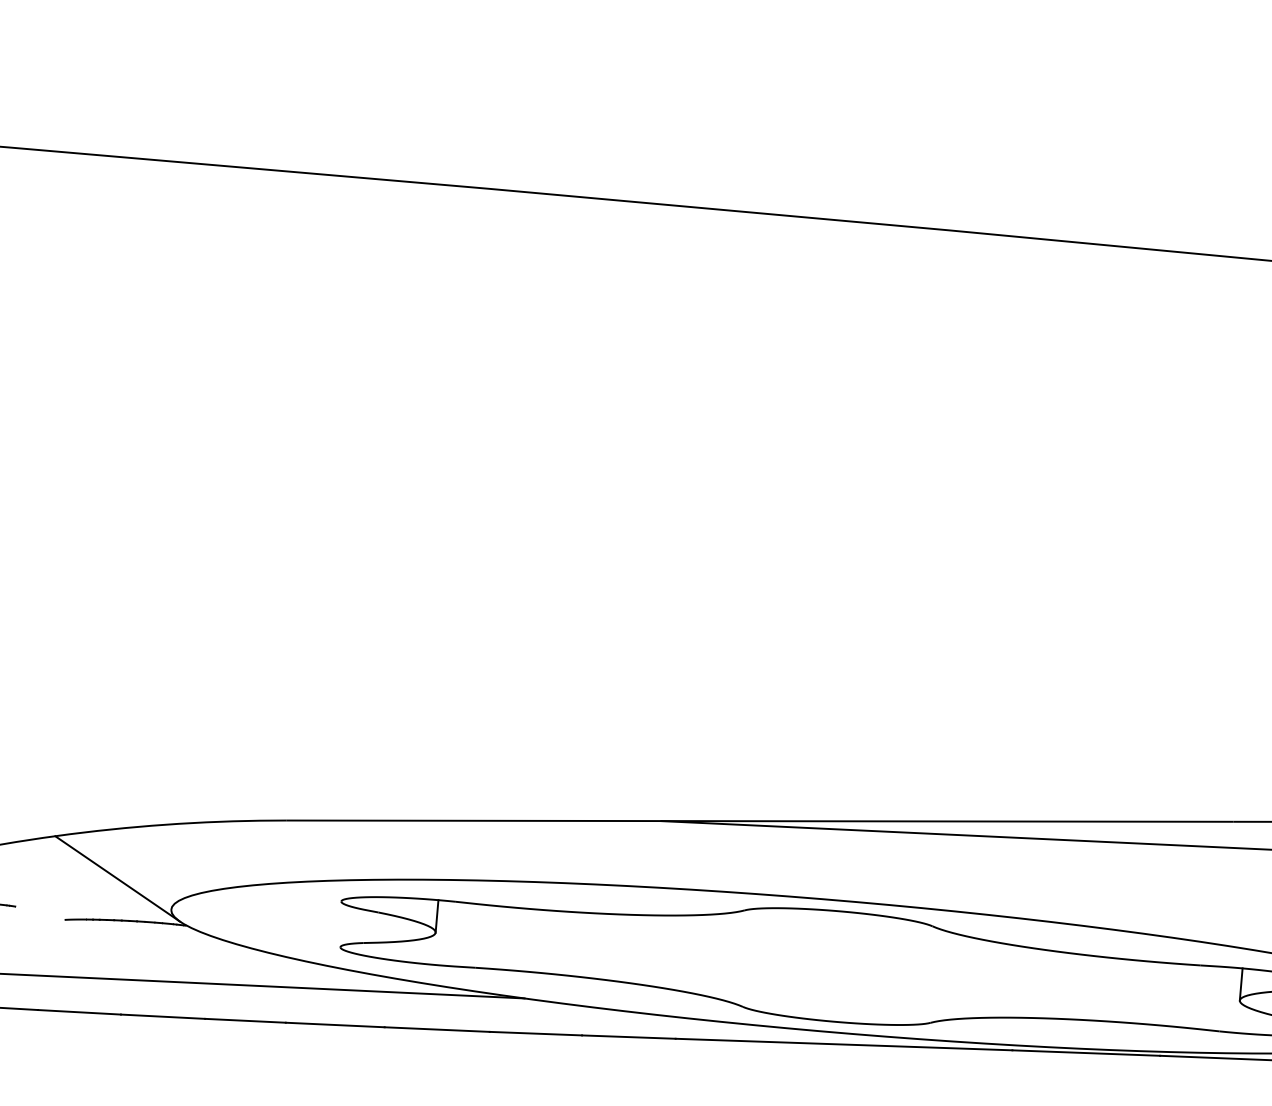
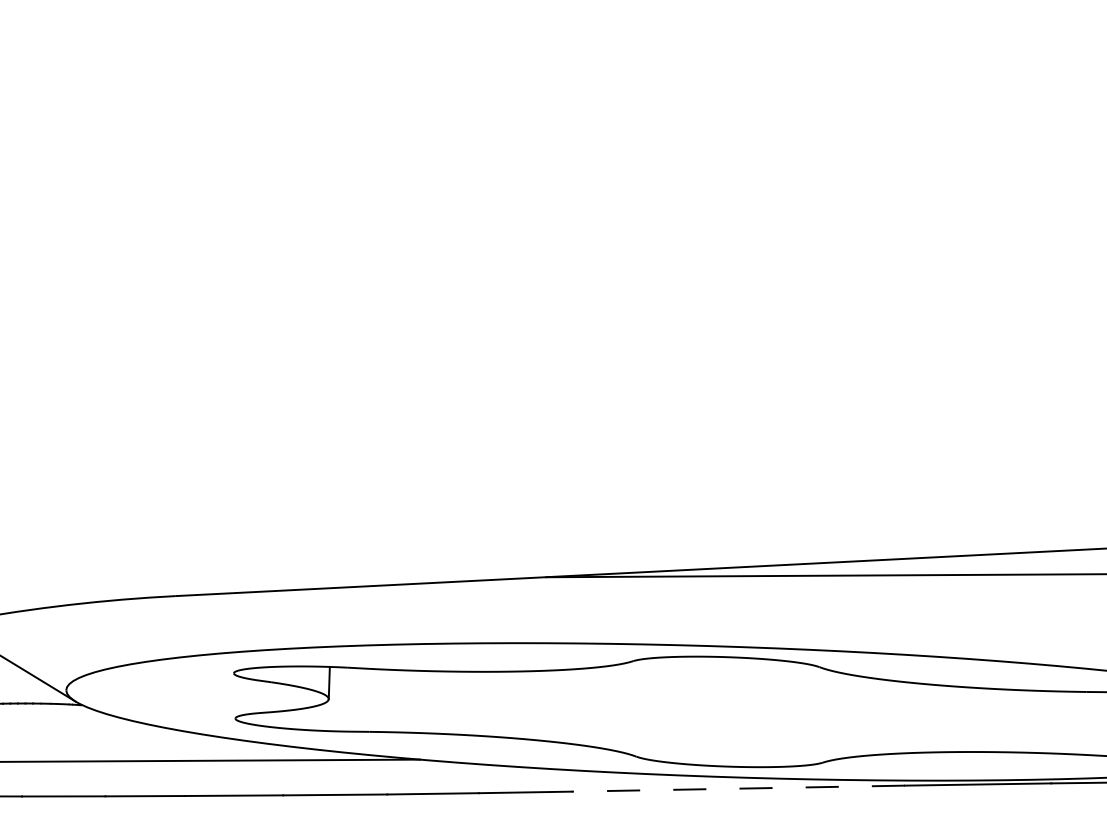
line: (843, 1044) -> (737, 788), solid -> dashed

